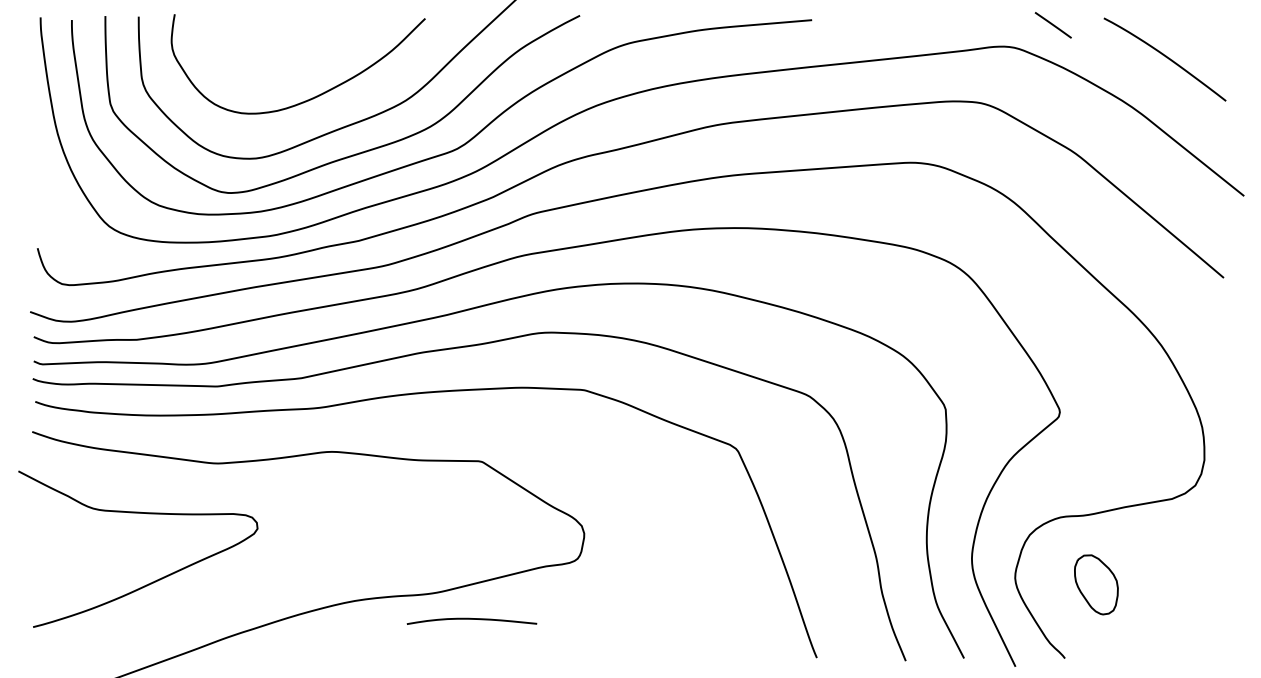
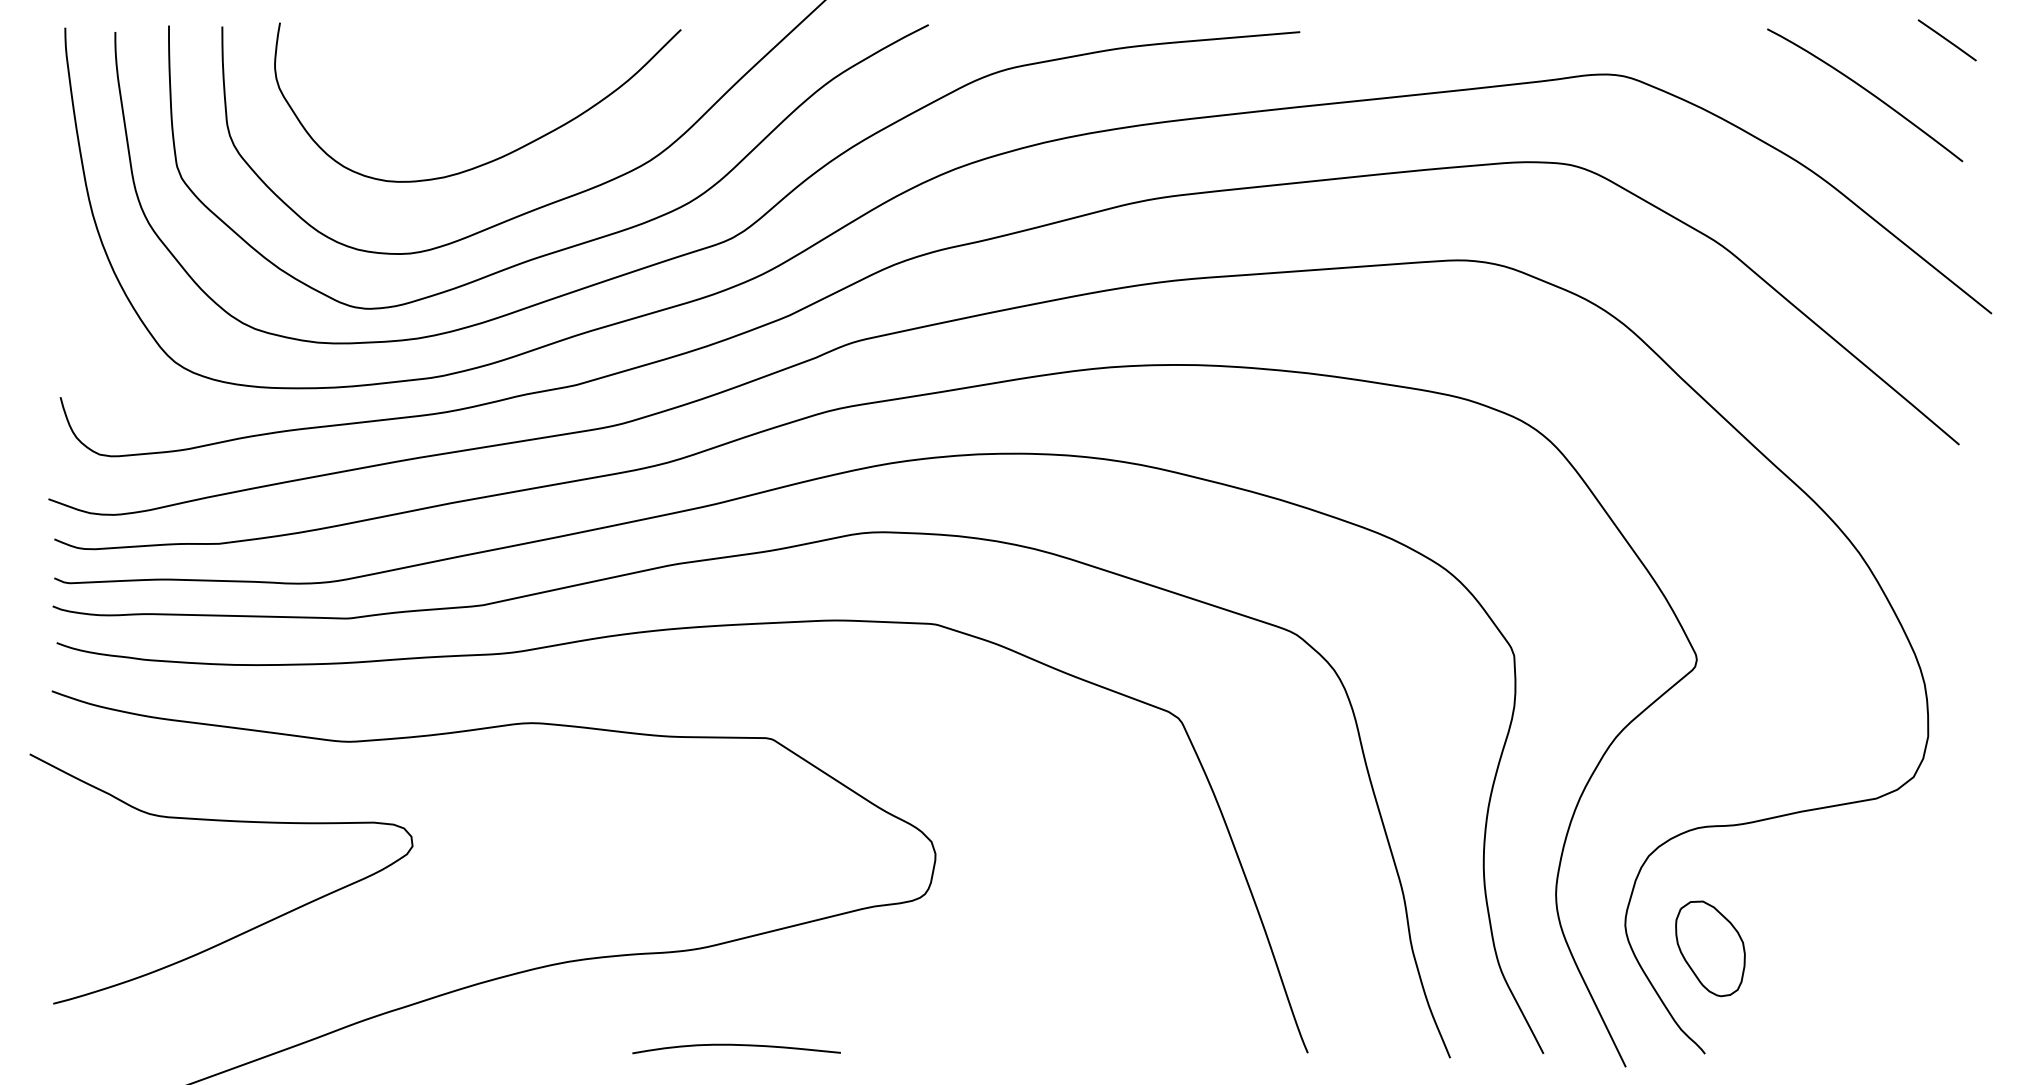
line: (1052, 25) -> (1945, 40), moved
part: (1096, 584) -> (1710, 948), moved
curve: (471, 619) -> (735, 1045), moved

